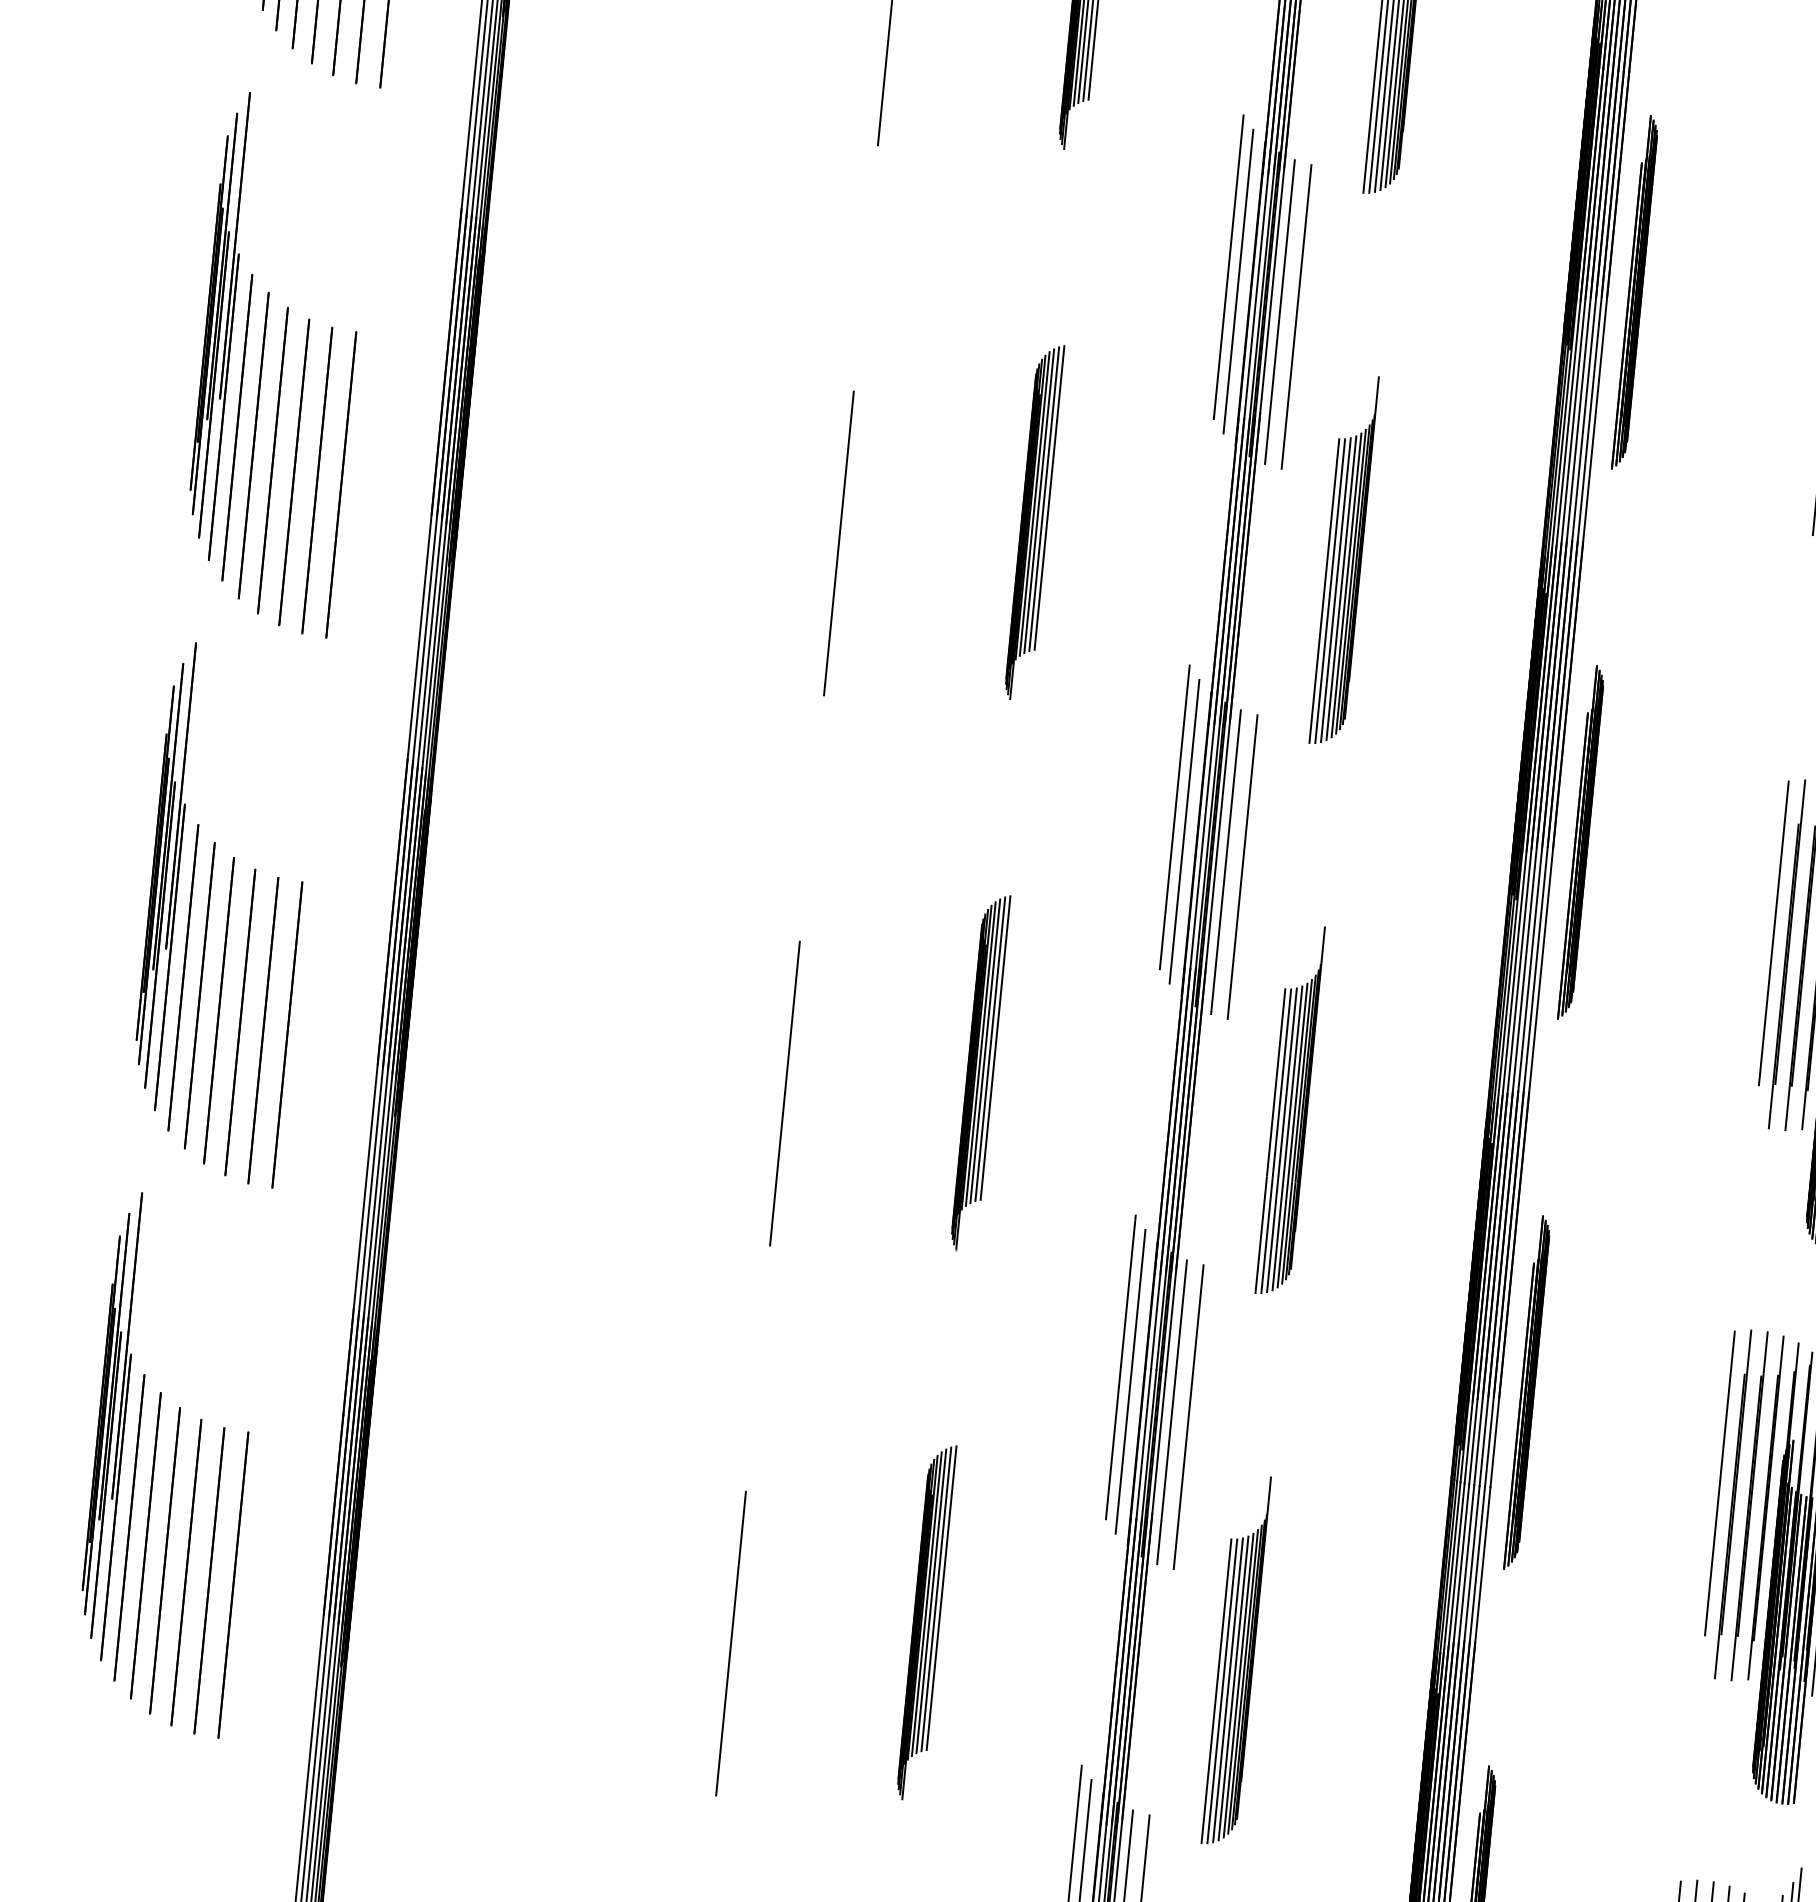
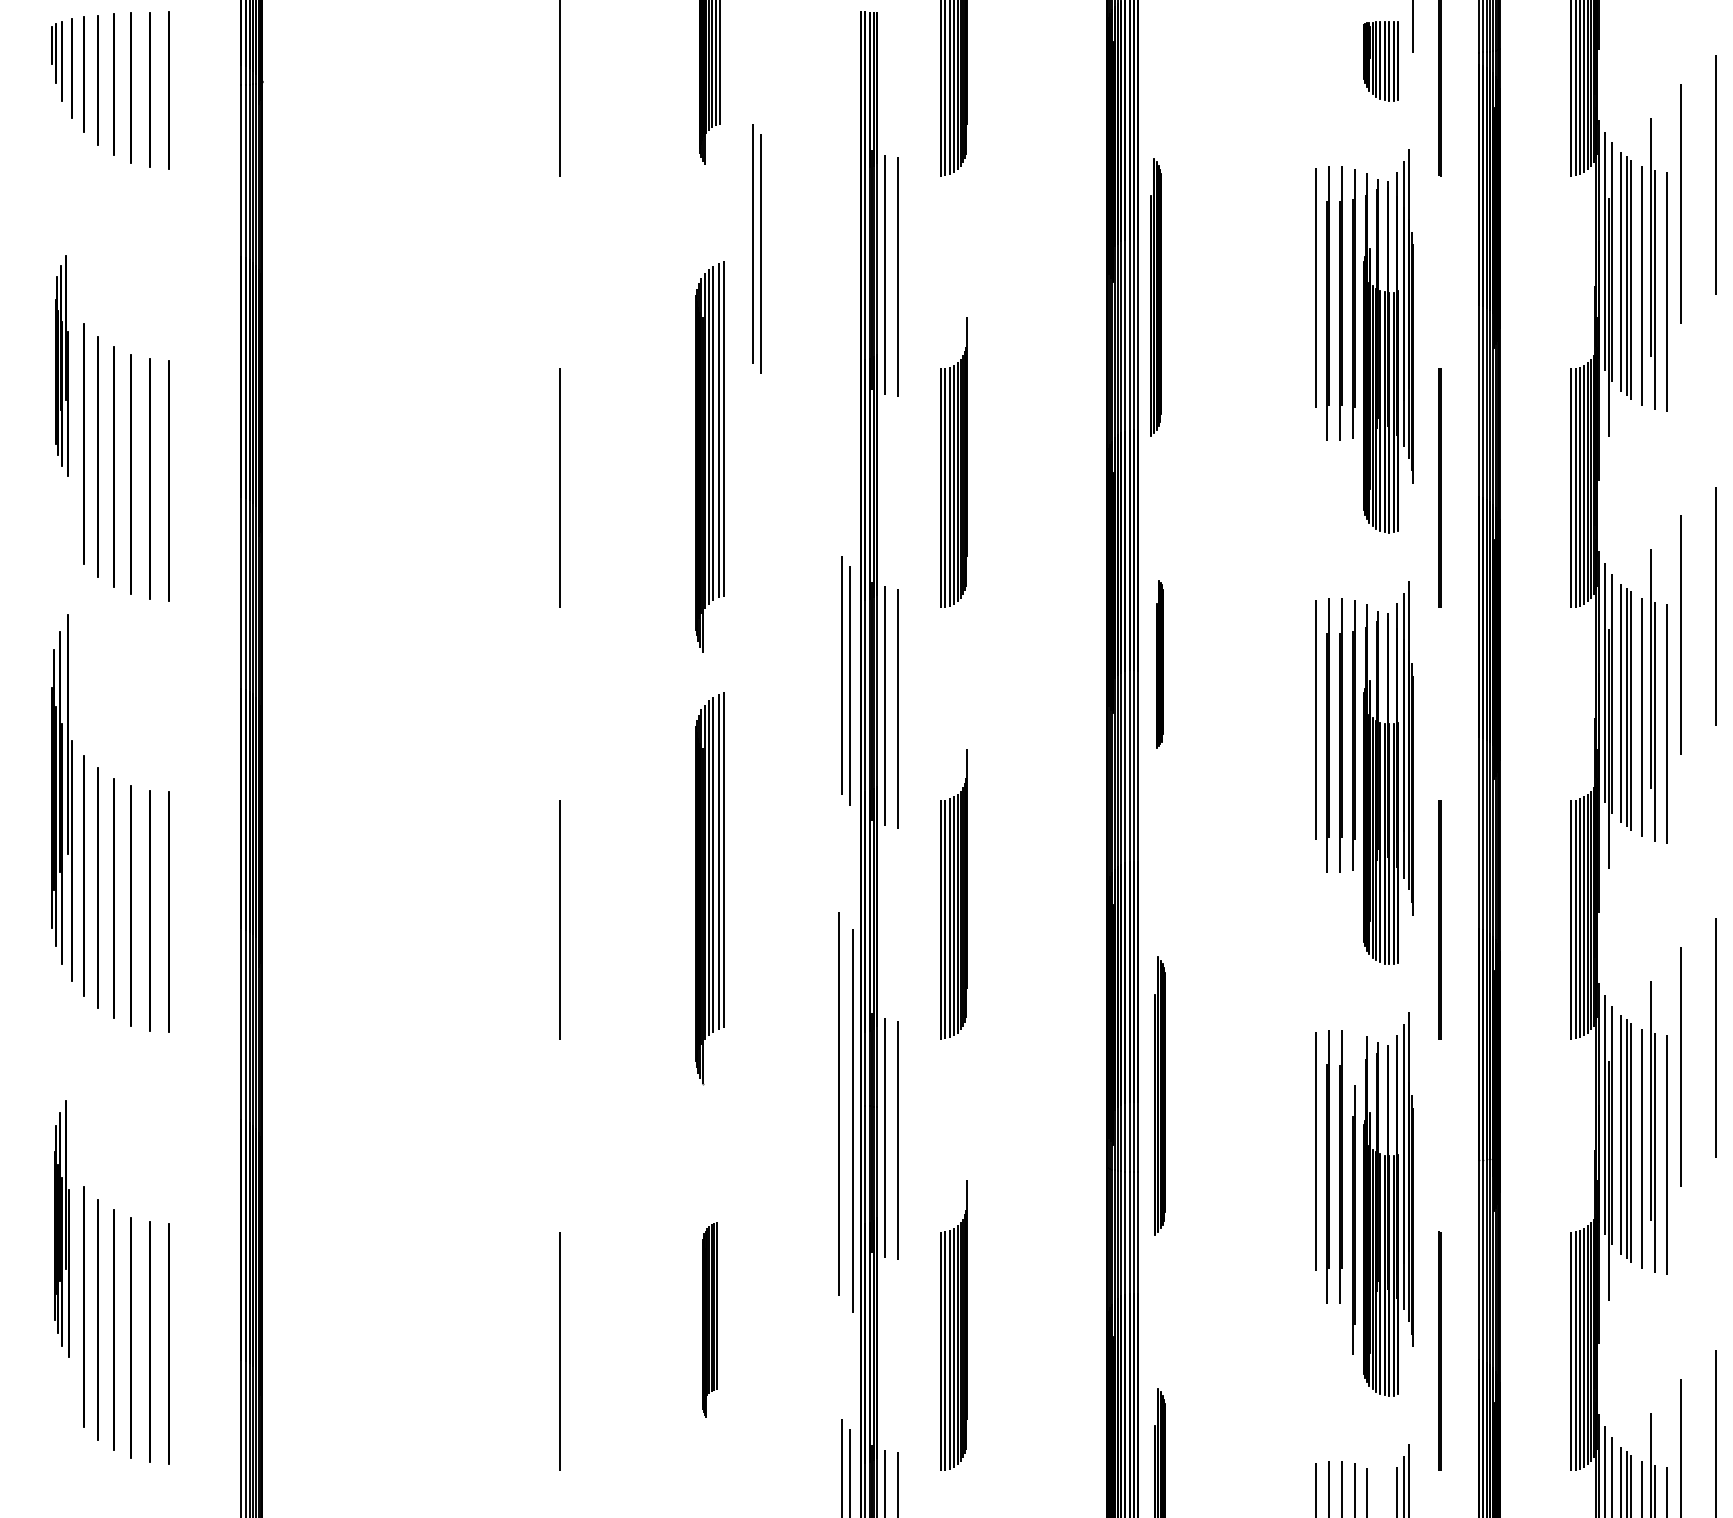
part: (1232, 273) -> (756, 248), moved
part: (1635, 292) -> (1155, 297), moved
part: (219, 324) -> (61, 365), size x0.6
part: (1033, 521) -> (709, 456), size x1.4
part: (1581, 843) -> (1159, 664), size x0.6
part: (979, 1073) -> (709, 889), size x1.4
part: (1125, 1373) -> (845, 1111), size x1.6
part: (111, 1424) -> (61, 1228), size x0.7
line: (1765, 1507) -> (1353, 1219), moved
part: (925, 1621) -> (709, 1319), size x0.7

